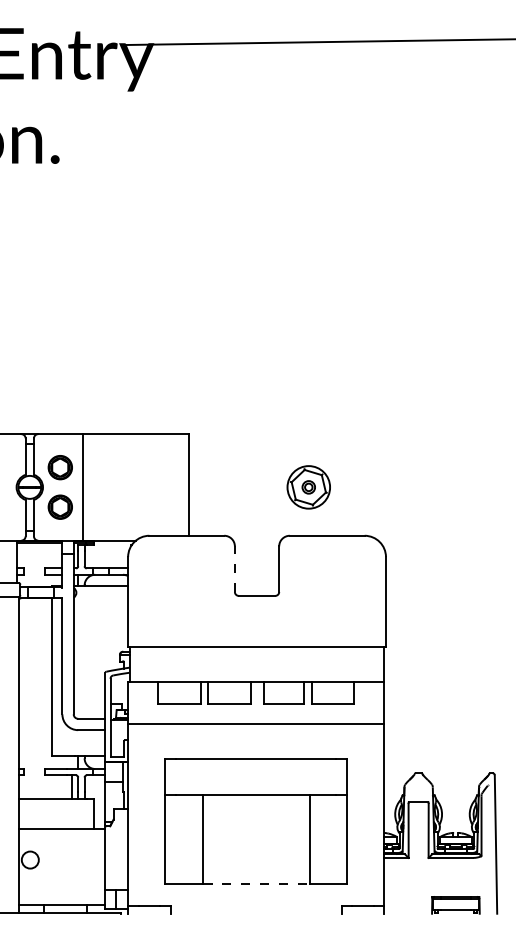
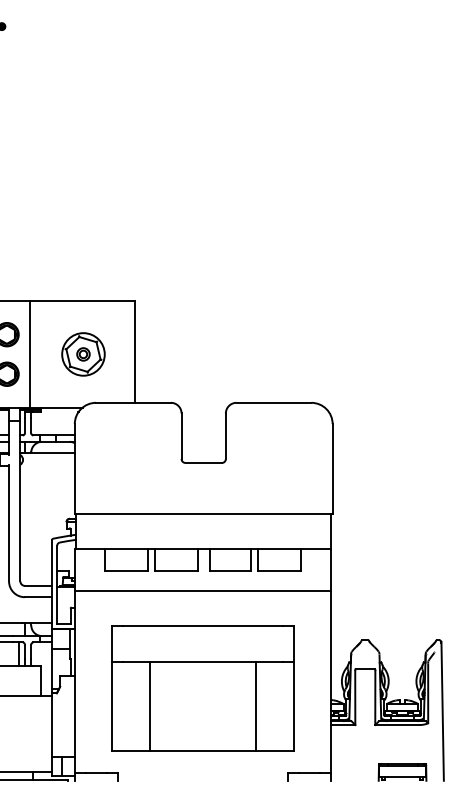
part: (308, 487) -> (83, 354), moved
line: (234, 569) -> (181, 436), dashed -> solid
line: (256, 884) -> (203, 751), dashed -> solid

